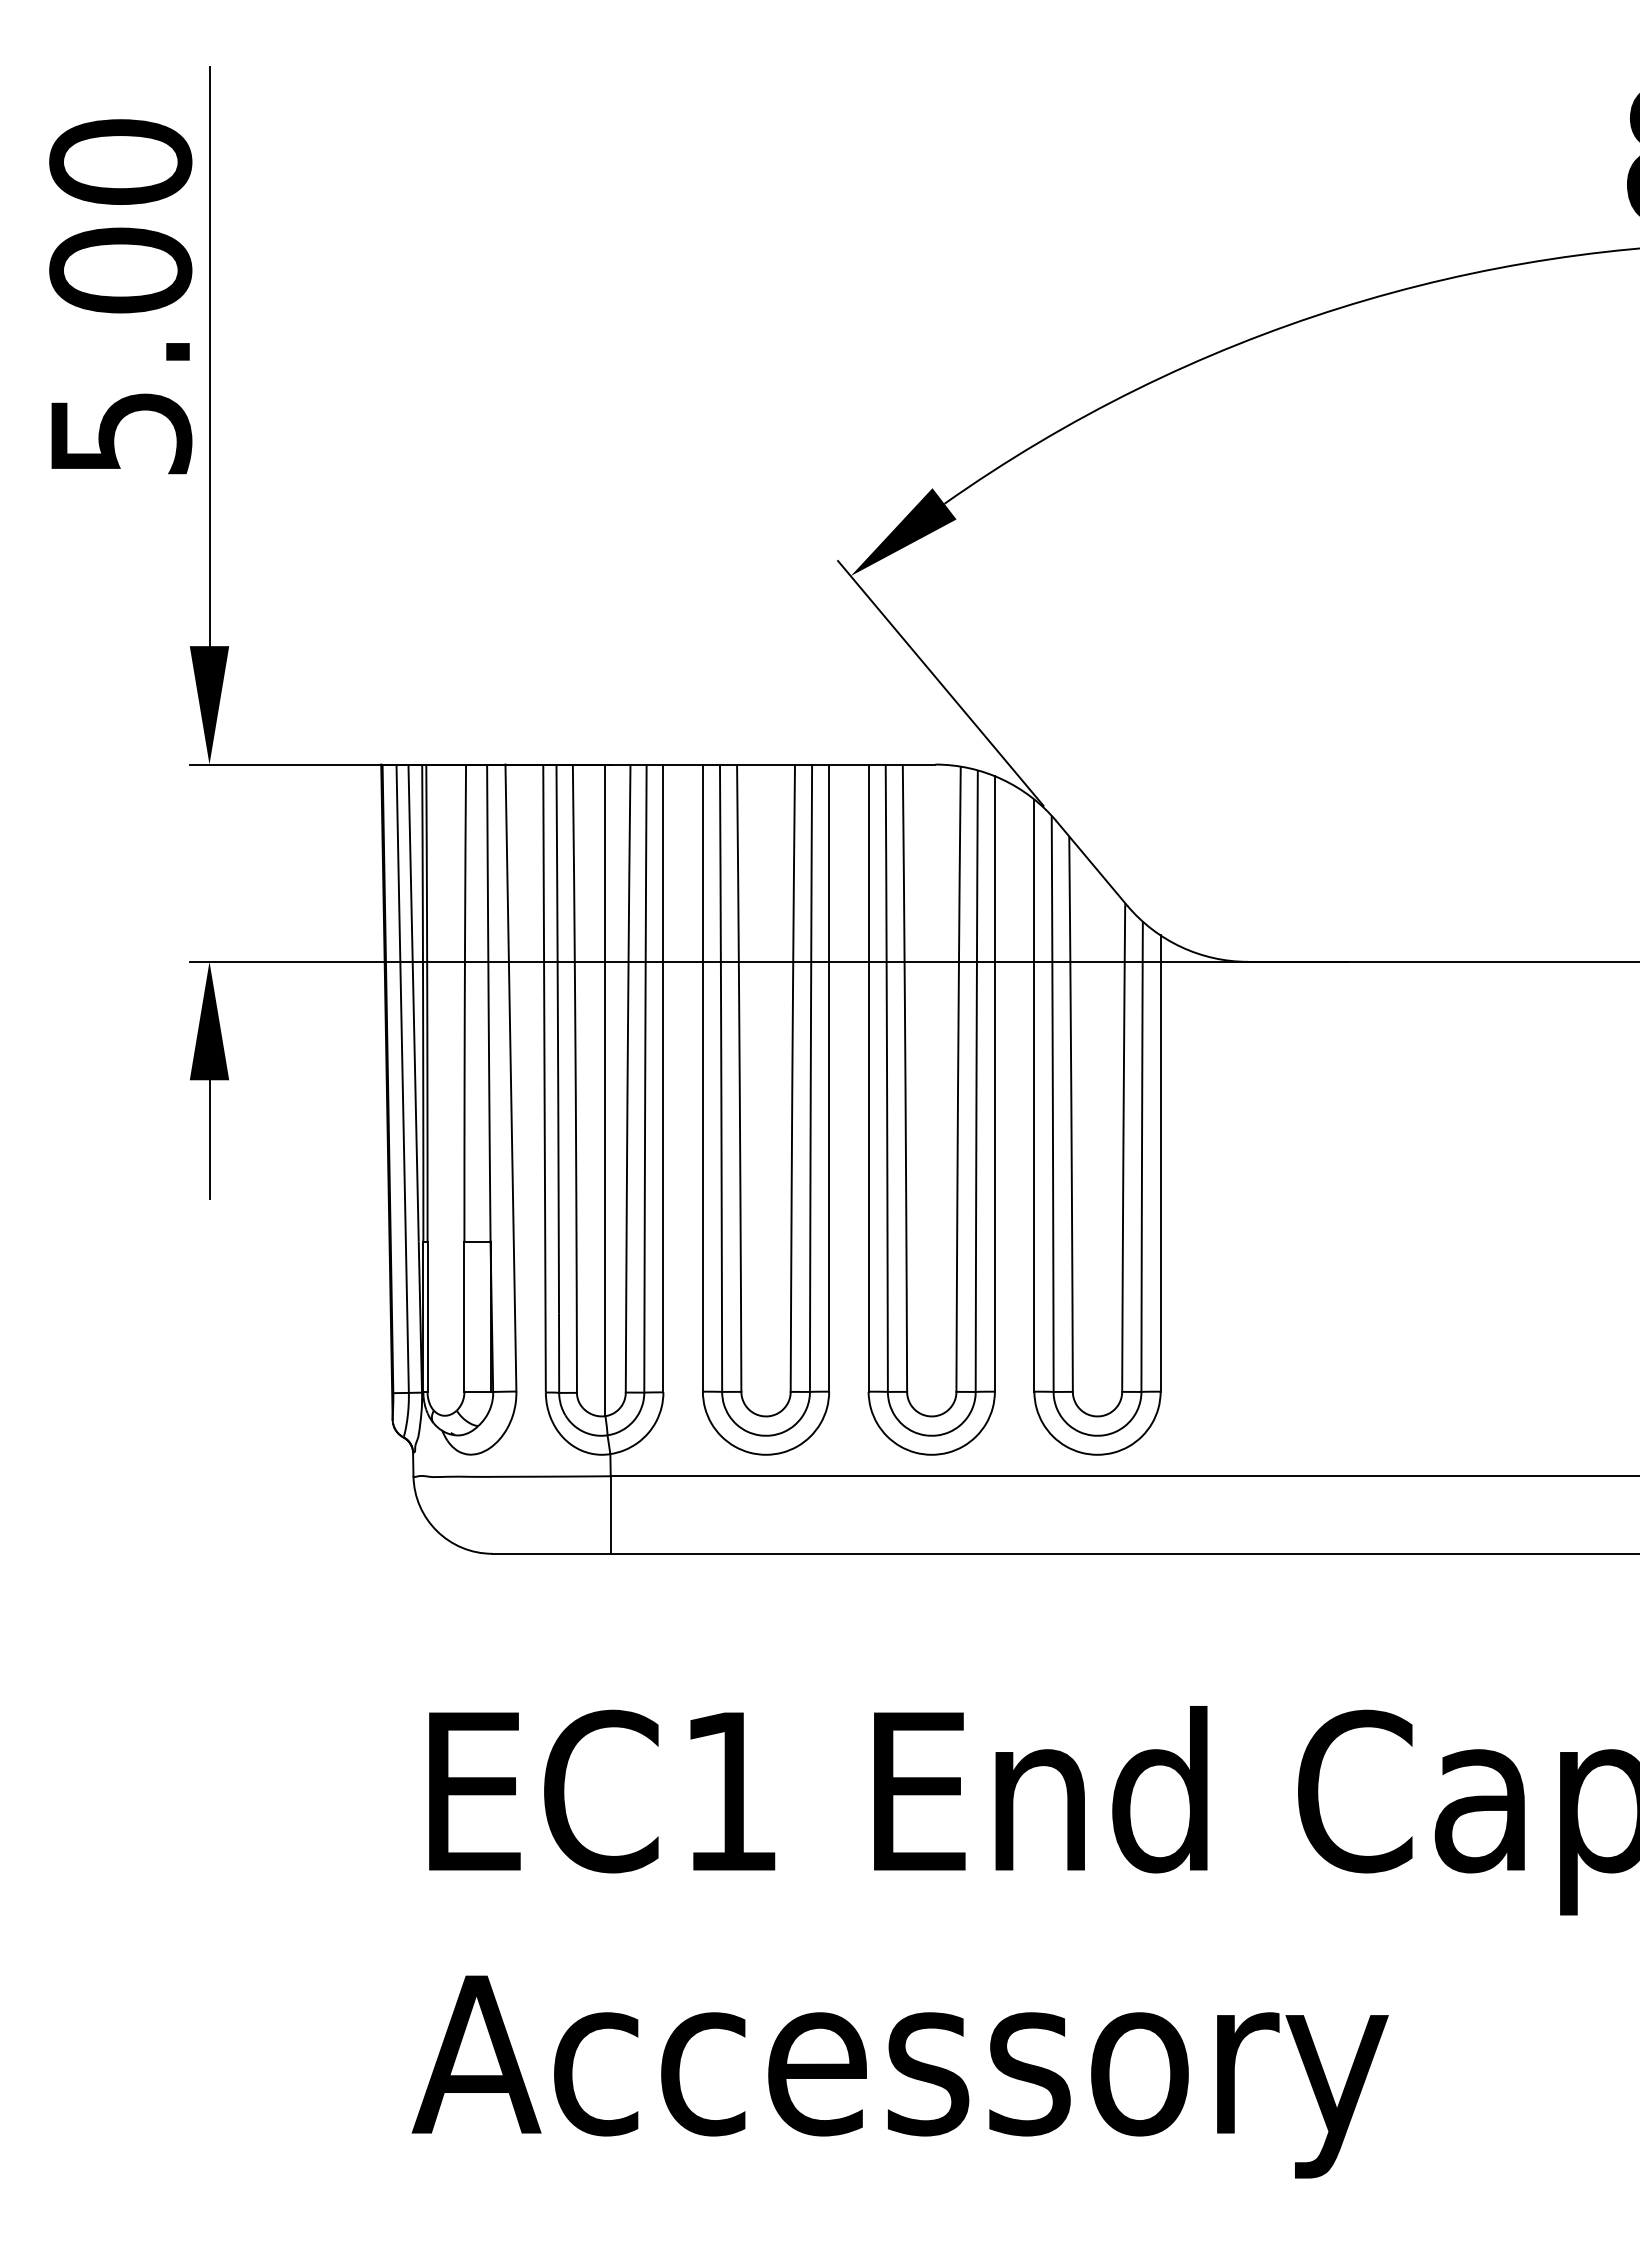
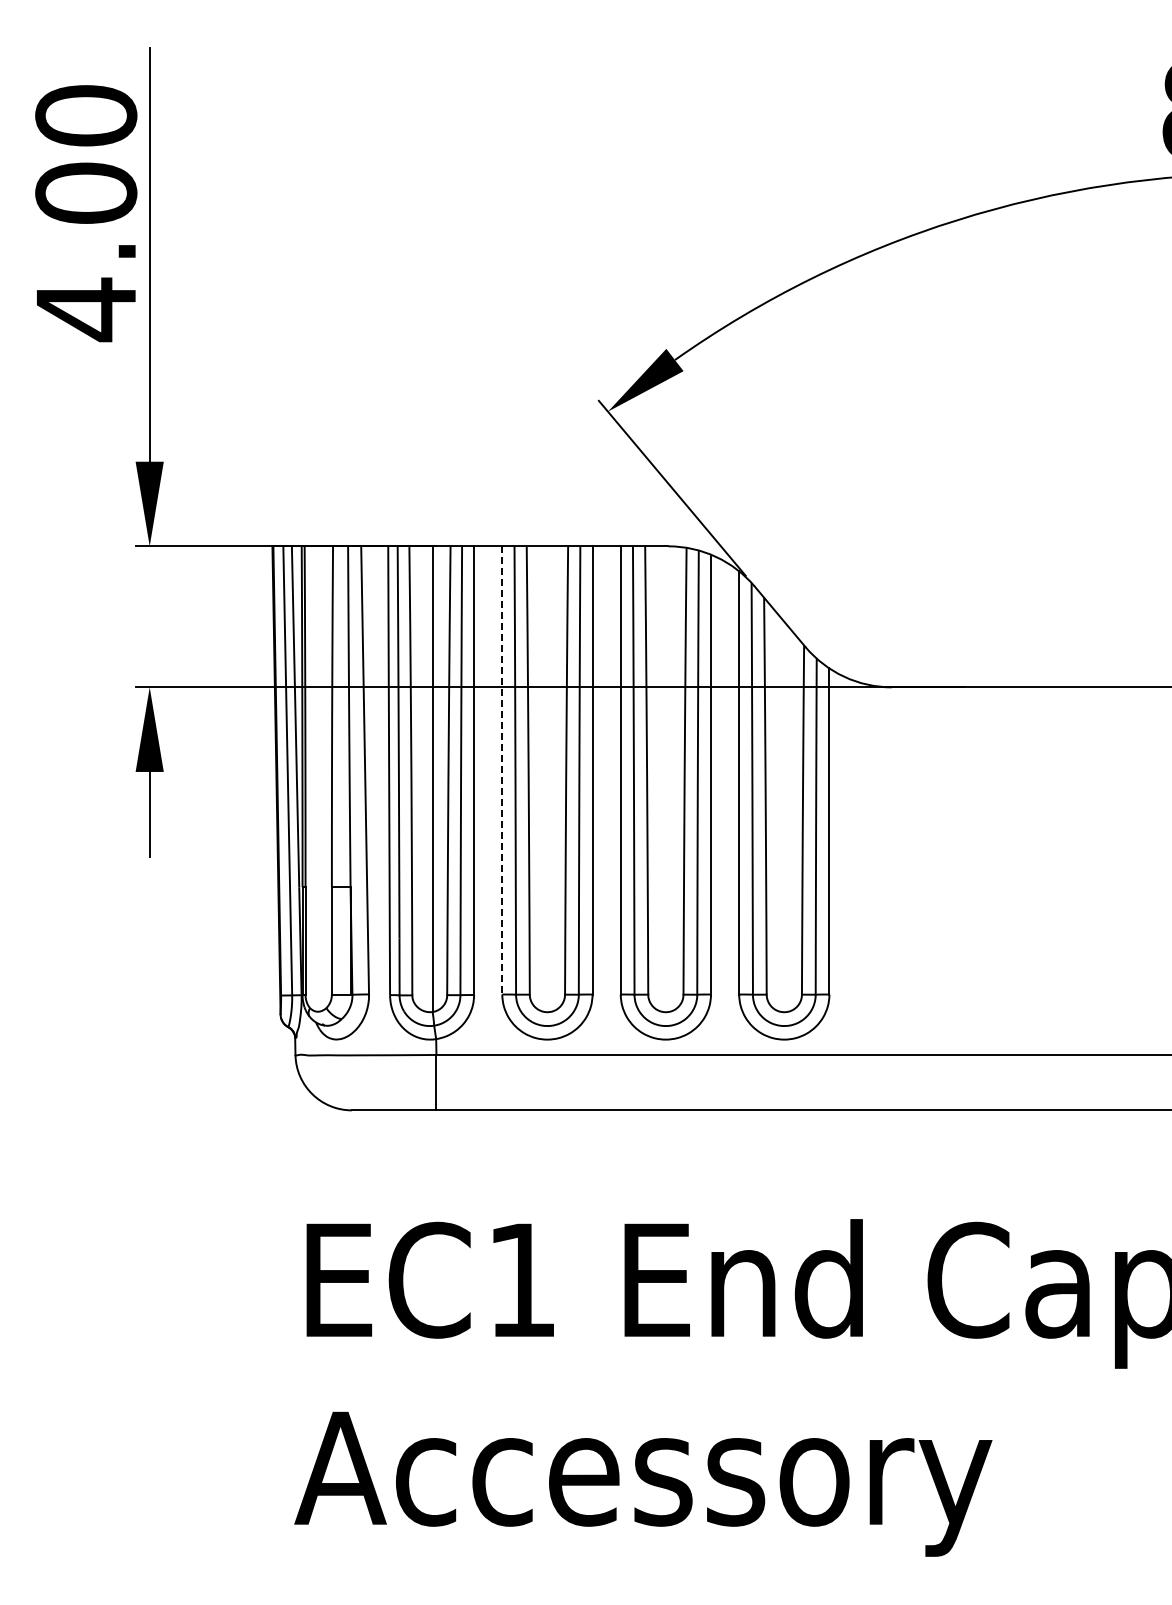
text: (122, 433) -> (87, 309), 5.00 -> 4.00
line: (703, 1078) -> (502, 770), solid -> dashed

